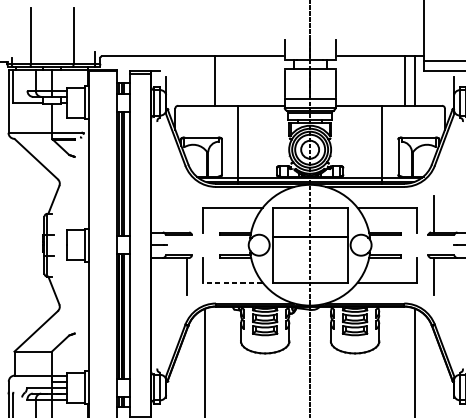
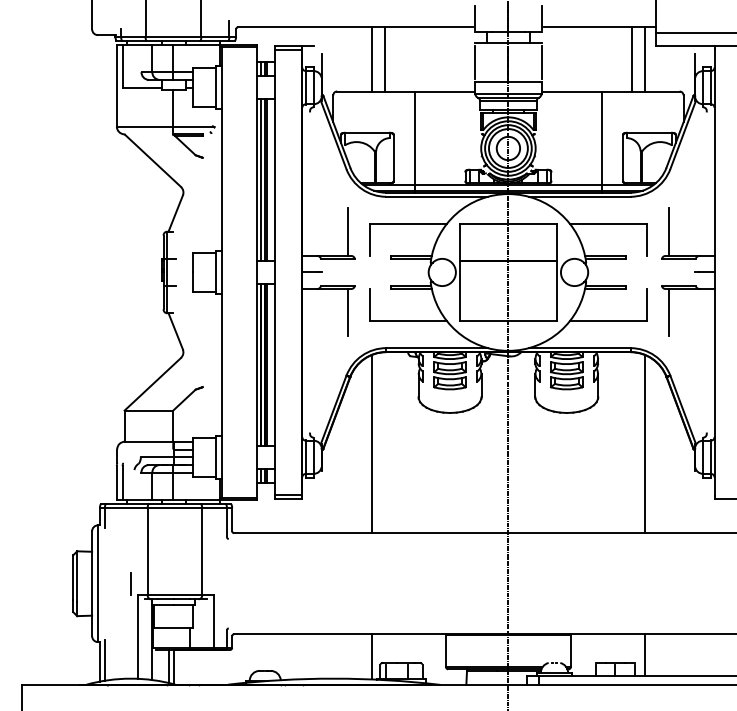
line: (205, 81) -> (372, 59), added
line: (186, 213) -> (348, 231), added
line: (233, 283) -> (408, 321), dashed -> solid

